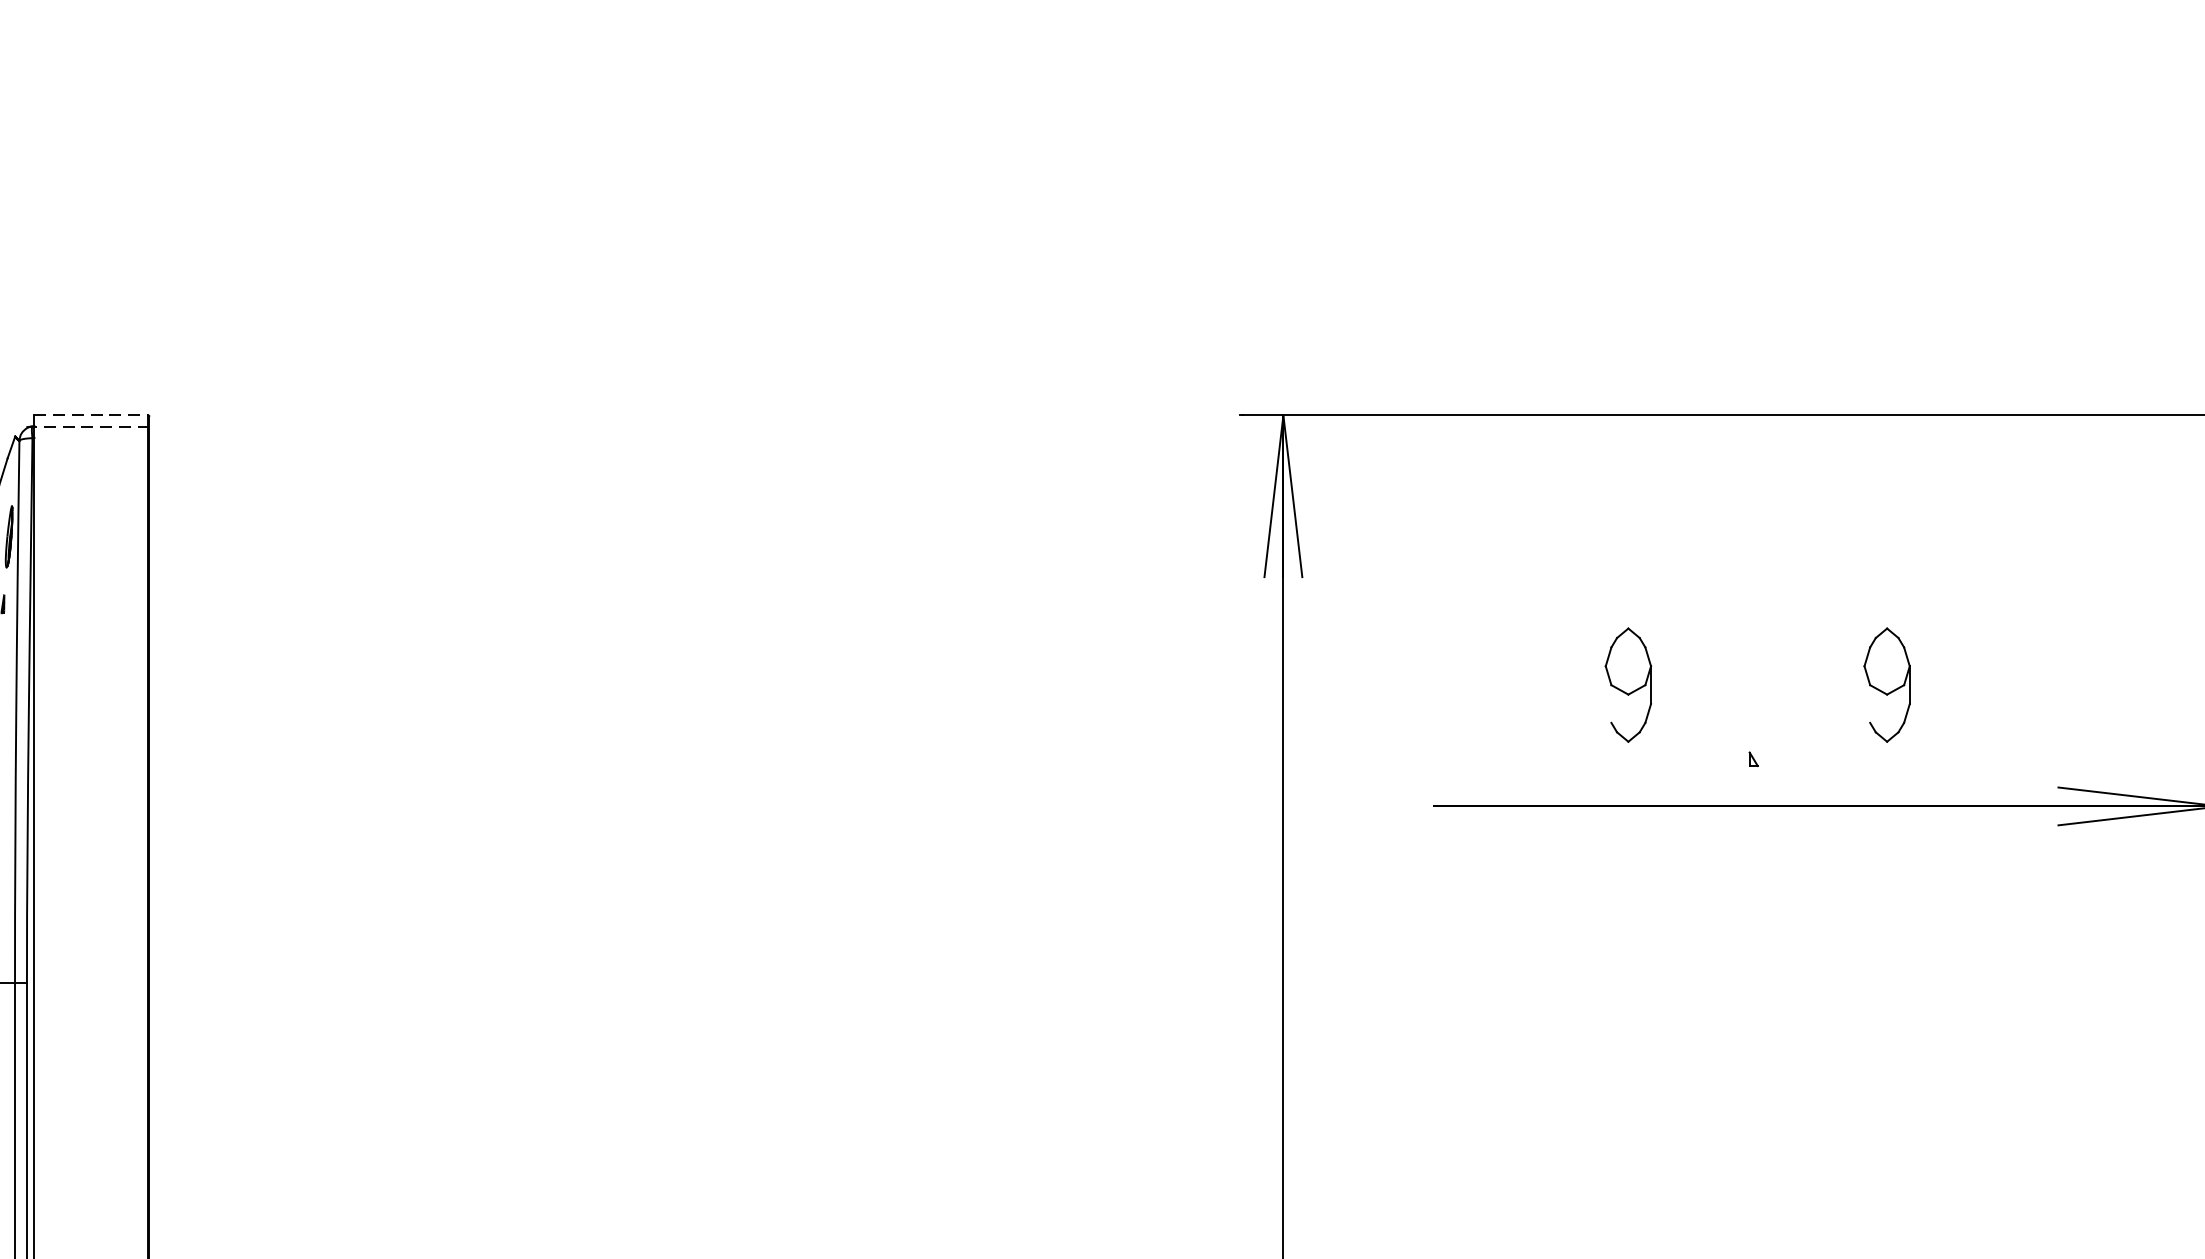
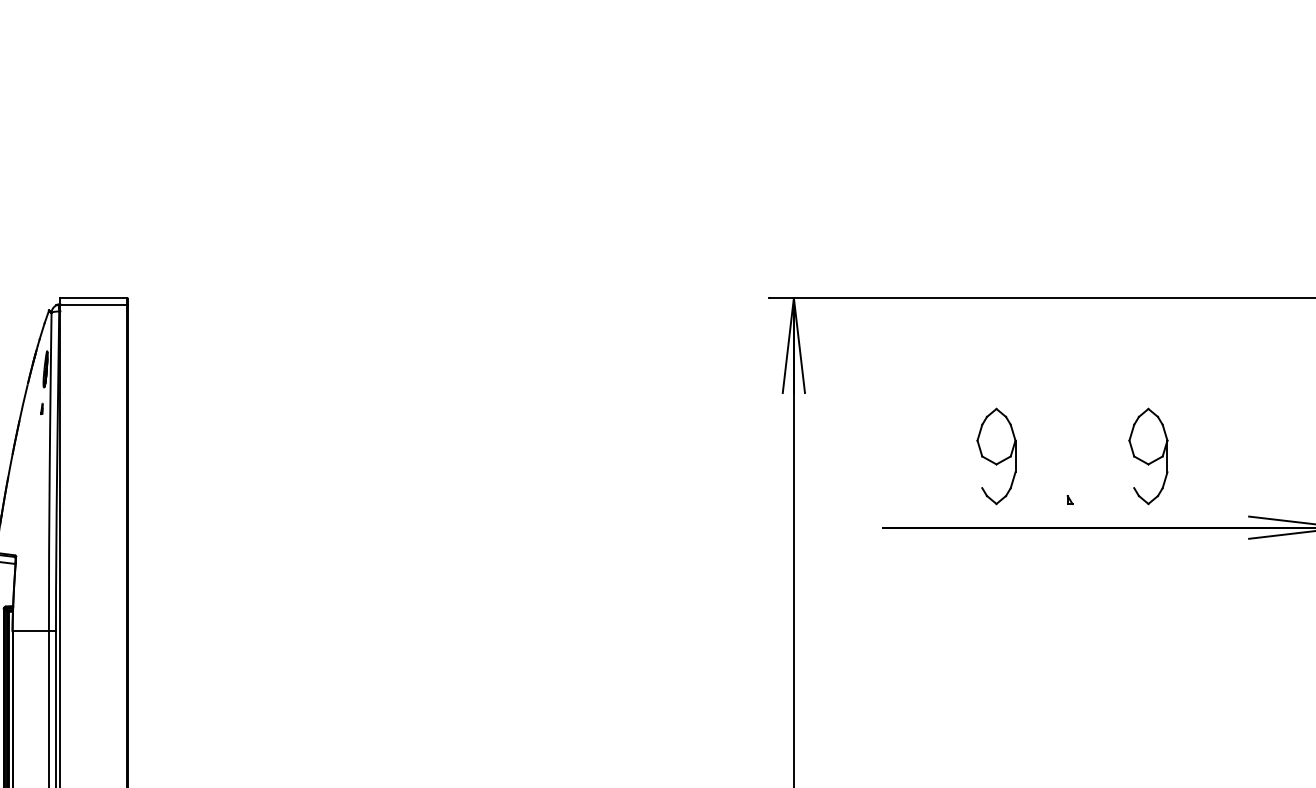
line: (92, 416) -> (94, 298), dashed -> solid
line: (92, 428) -> (94, 305), dashed -> solid
part: (1628, 685) -> (996, 456), size x1.43
part: (1887, 685) -> (1148, 456), size x1.43

